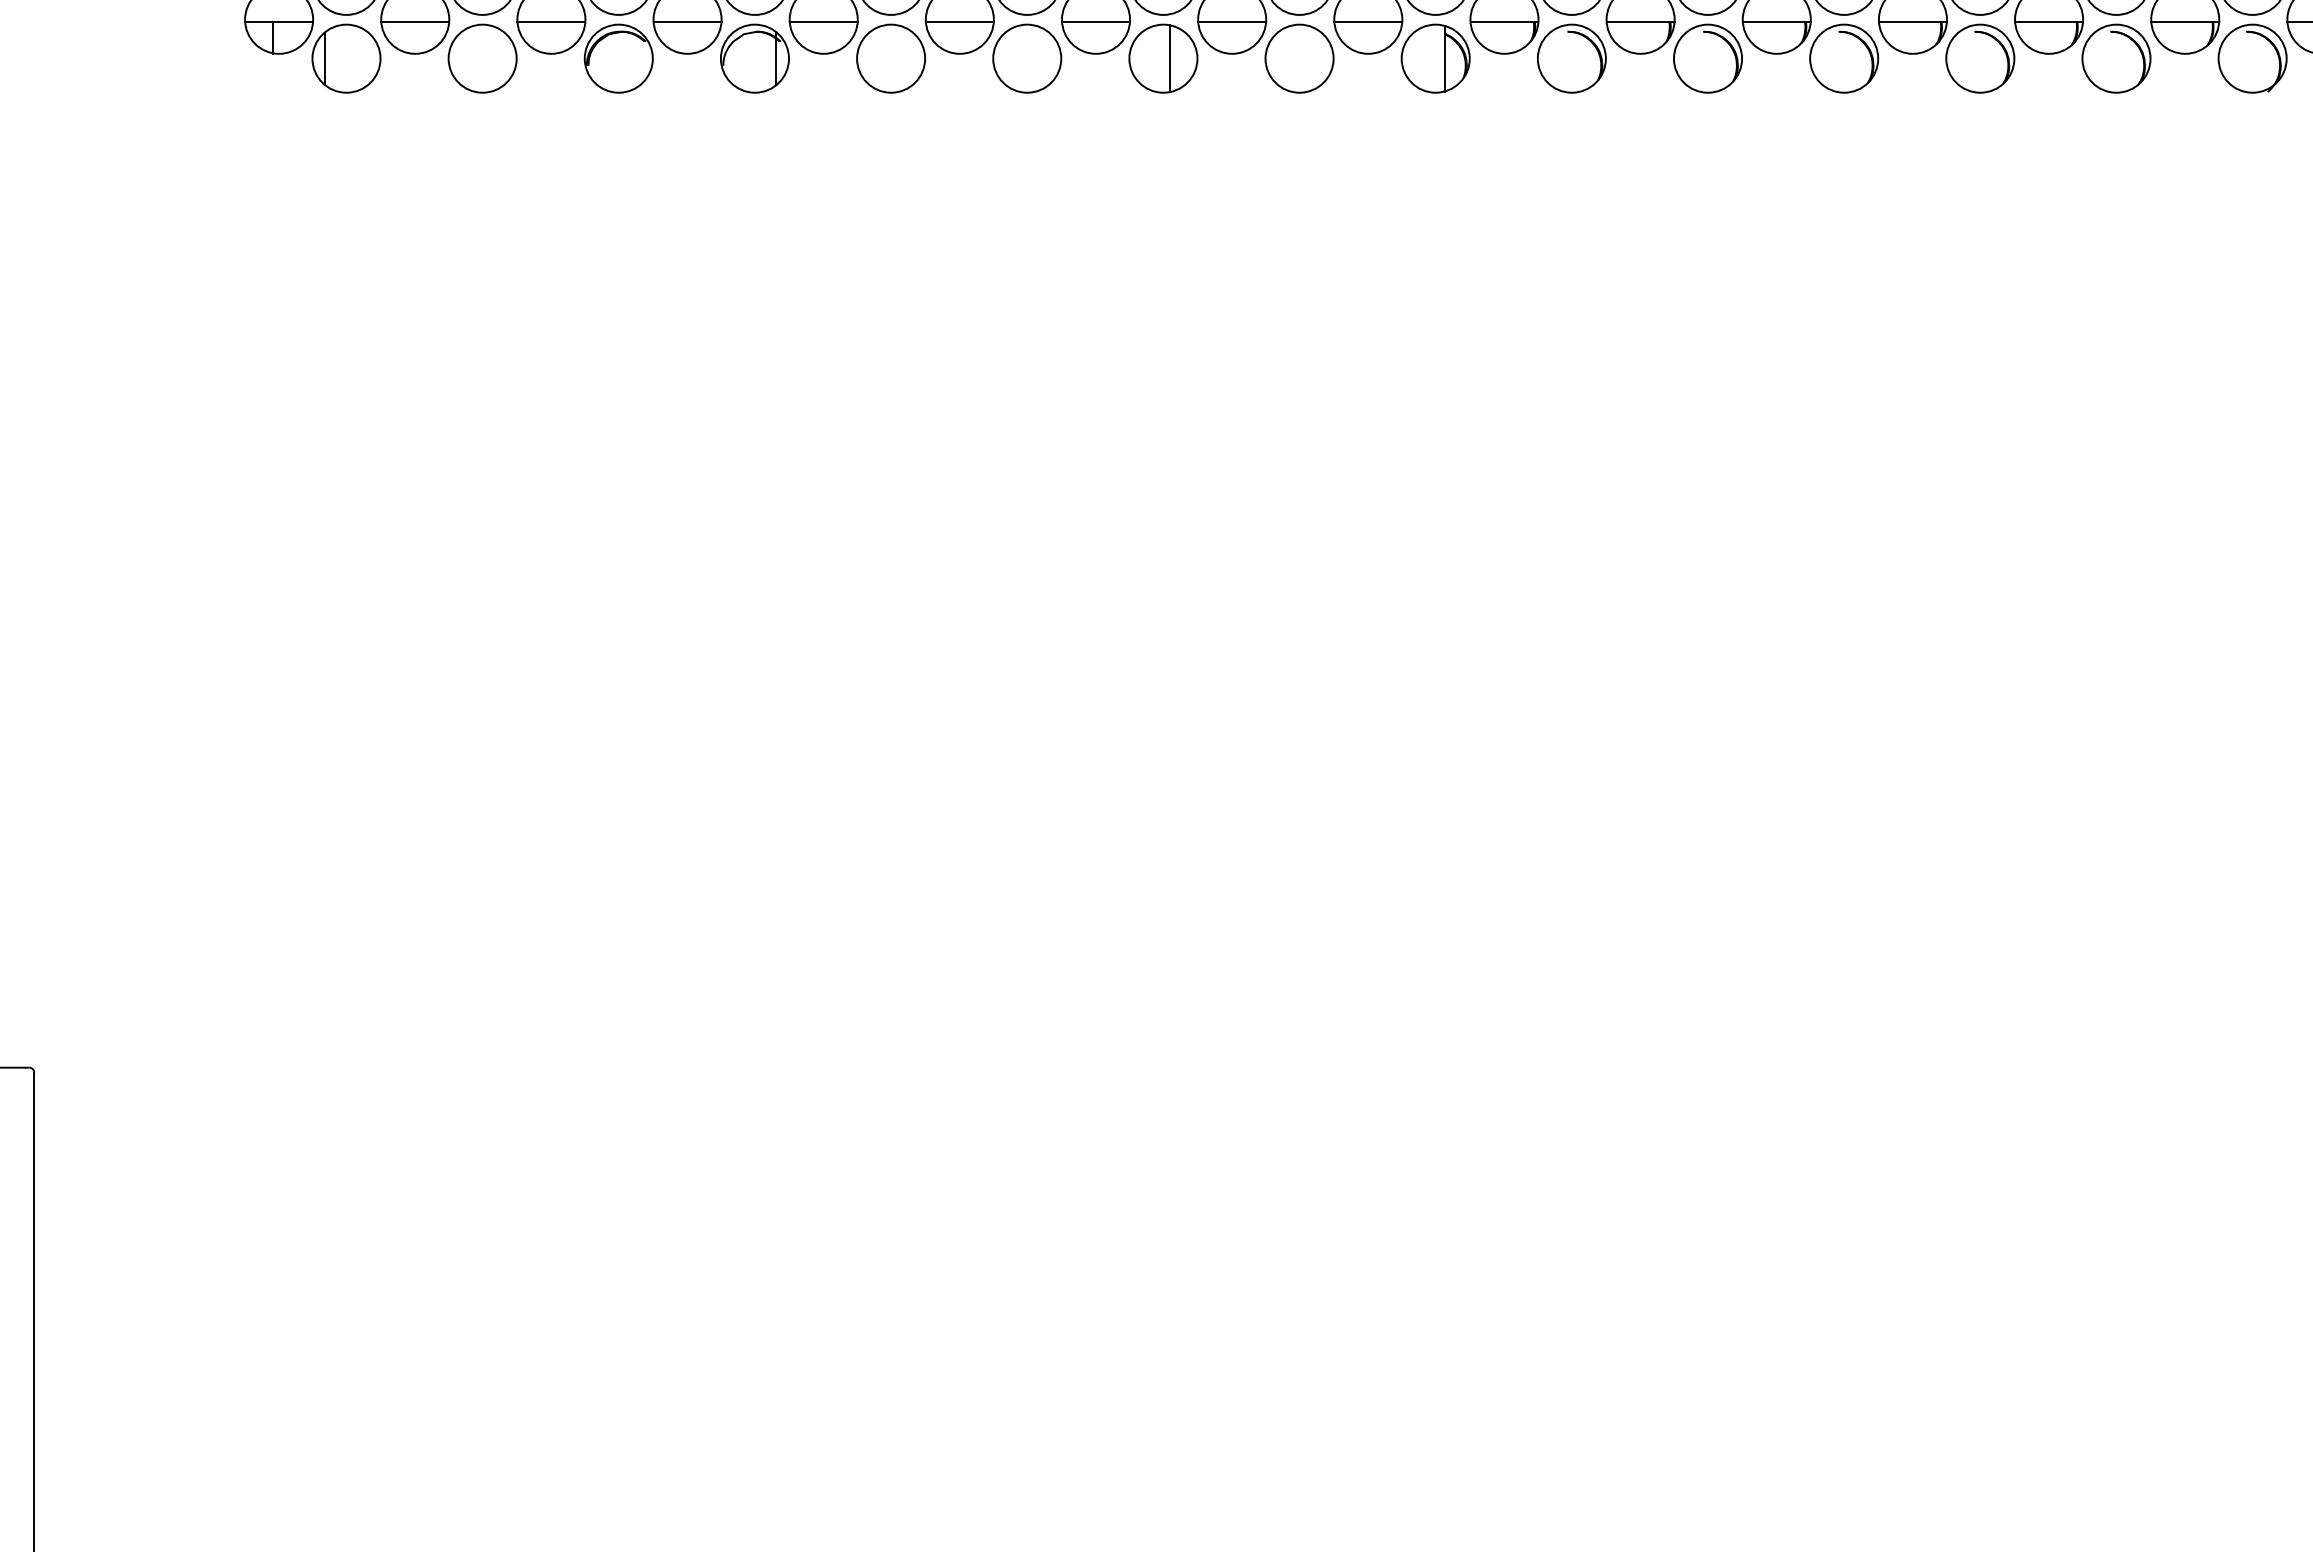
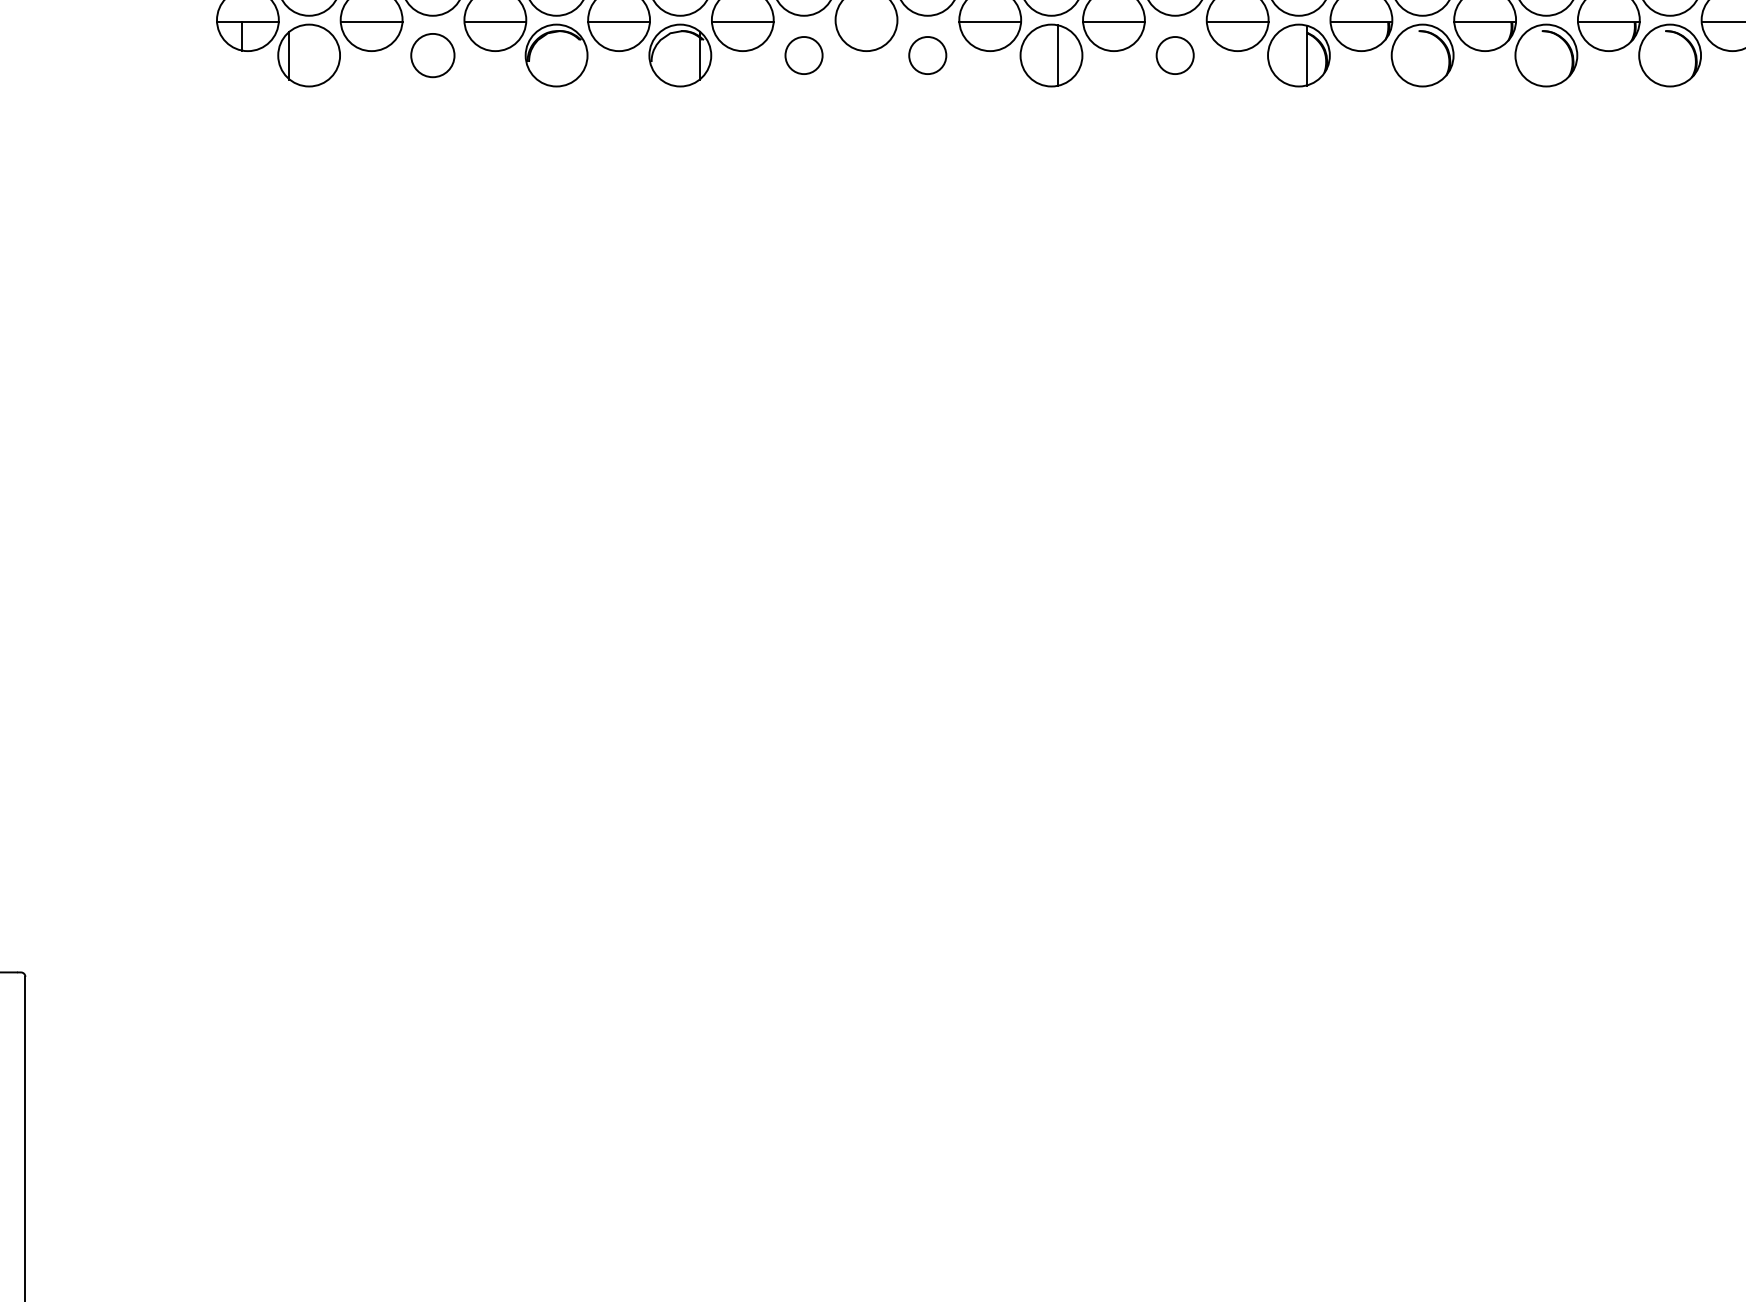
line: (959, 22) -> (866, 22), removed
circle: (482, 58) -> (432, 55), size x0.7
circle: (891, 58) -> (804, 55), size x0.6
circle: (1027, 58) -> (927, 55), size x0.6
circle: (1299, 58) -> (1175, 55), size x0.6

